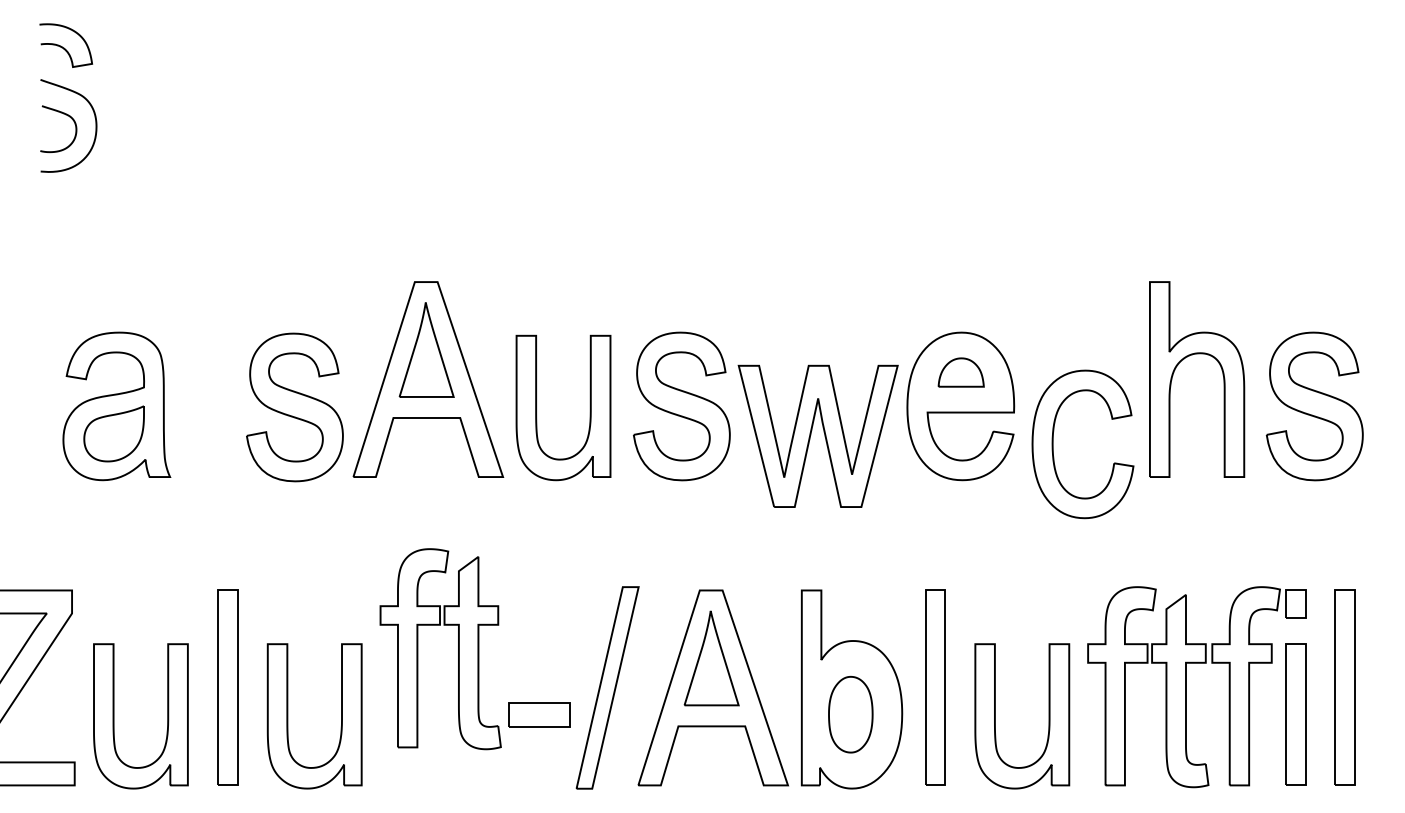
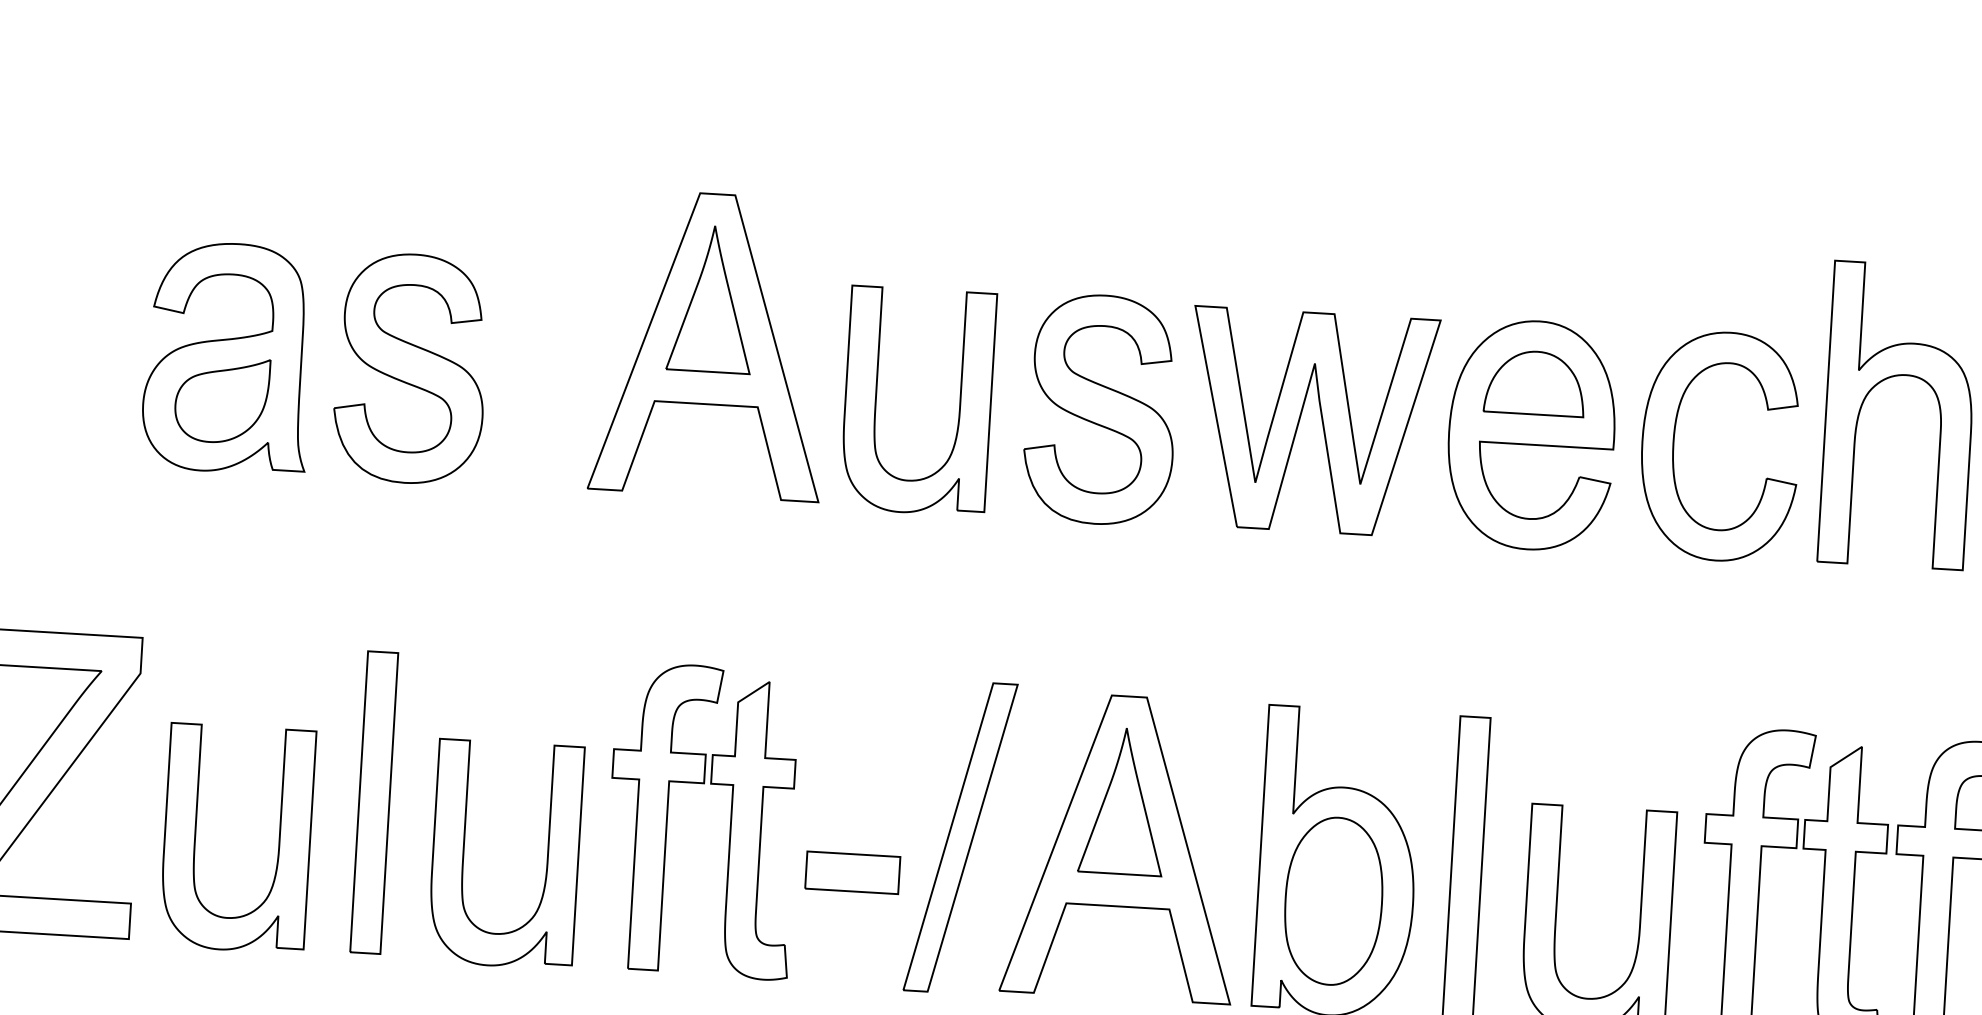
part: (961, 372) -> (1535, 382), size x1.43
part: (294, 407) -> (410, 368), moved
part: (817, 435) -> (1310, 420), moved
part: (1053, 444) -> (1674, 443), moved
part: (458, 649) -> (730, 823), moved
part: (850, 714) -> (1333, 900), size x1.43

